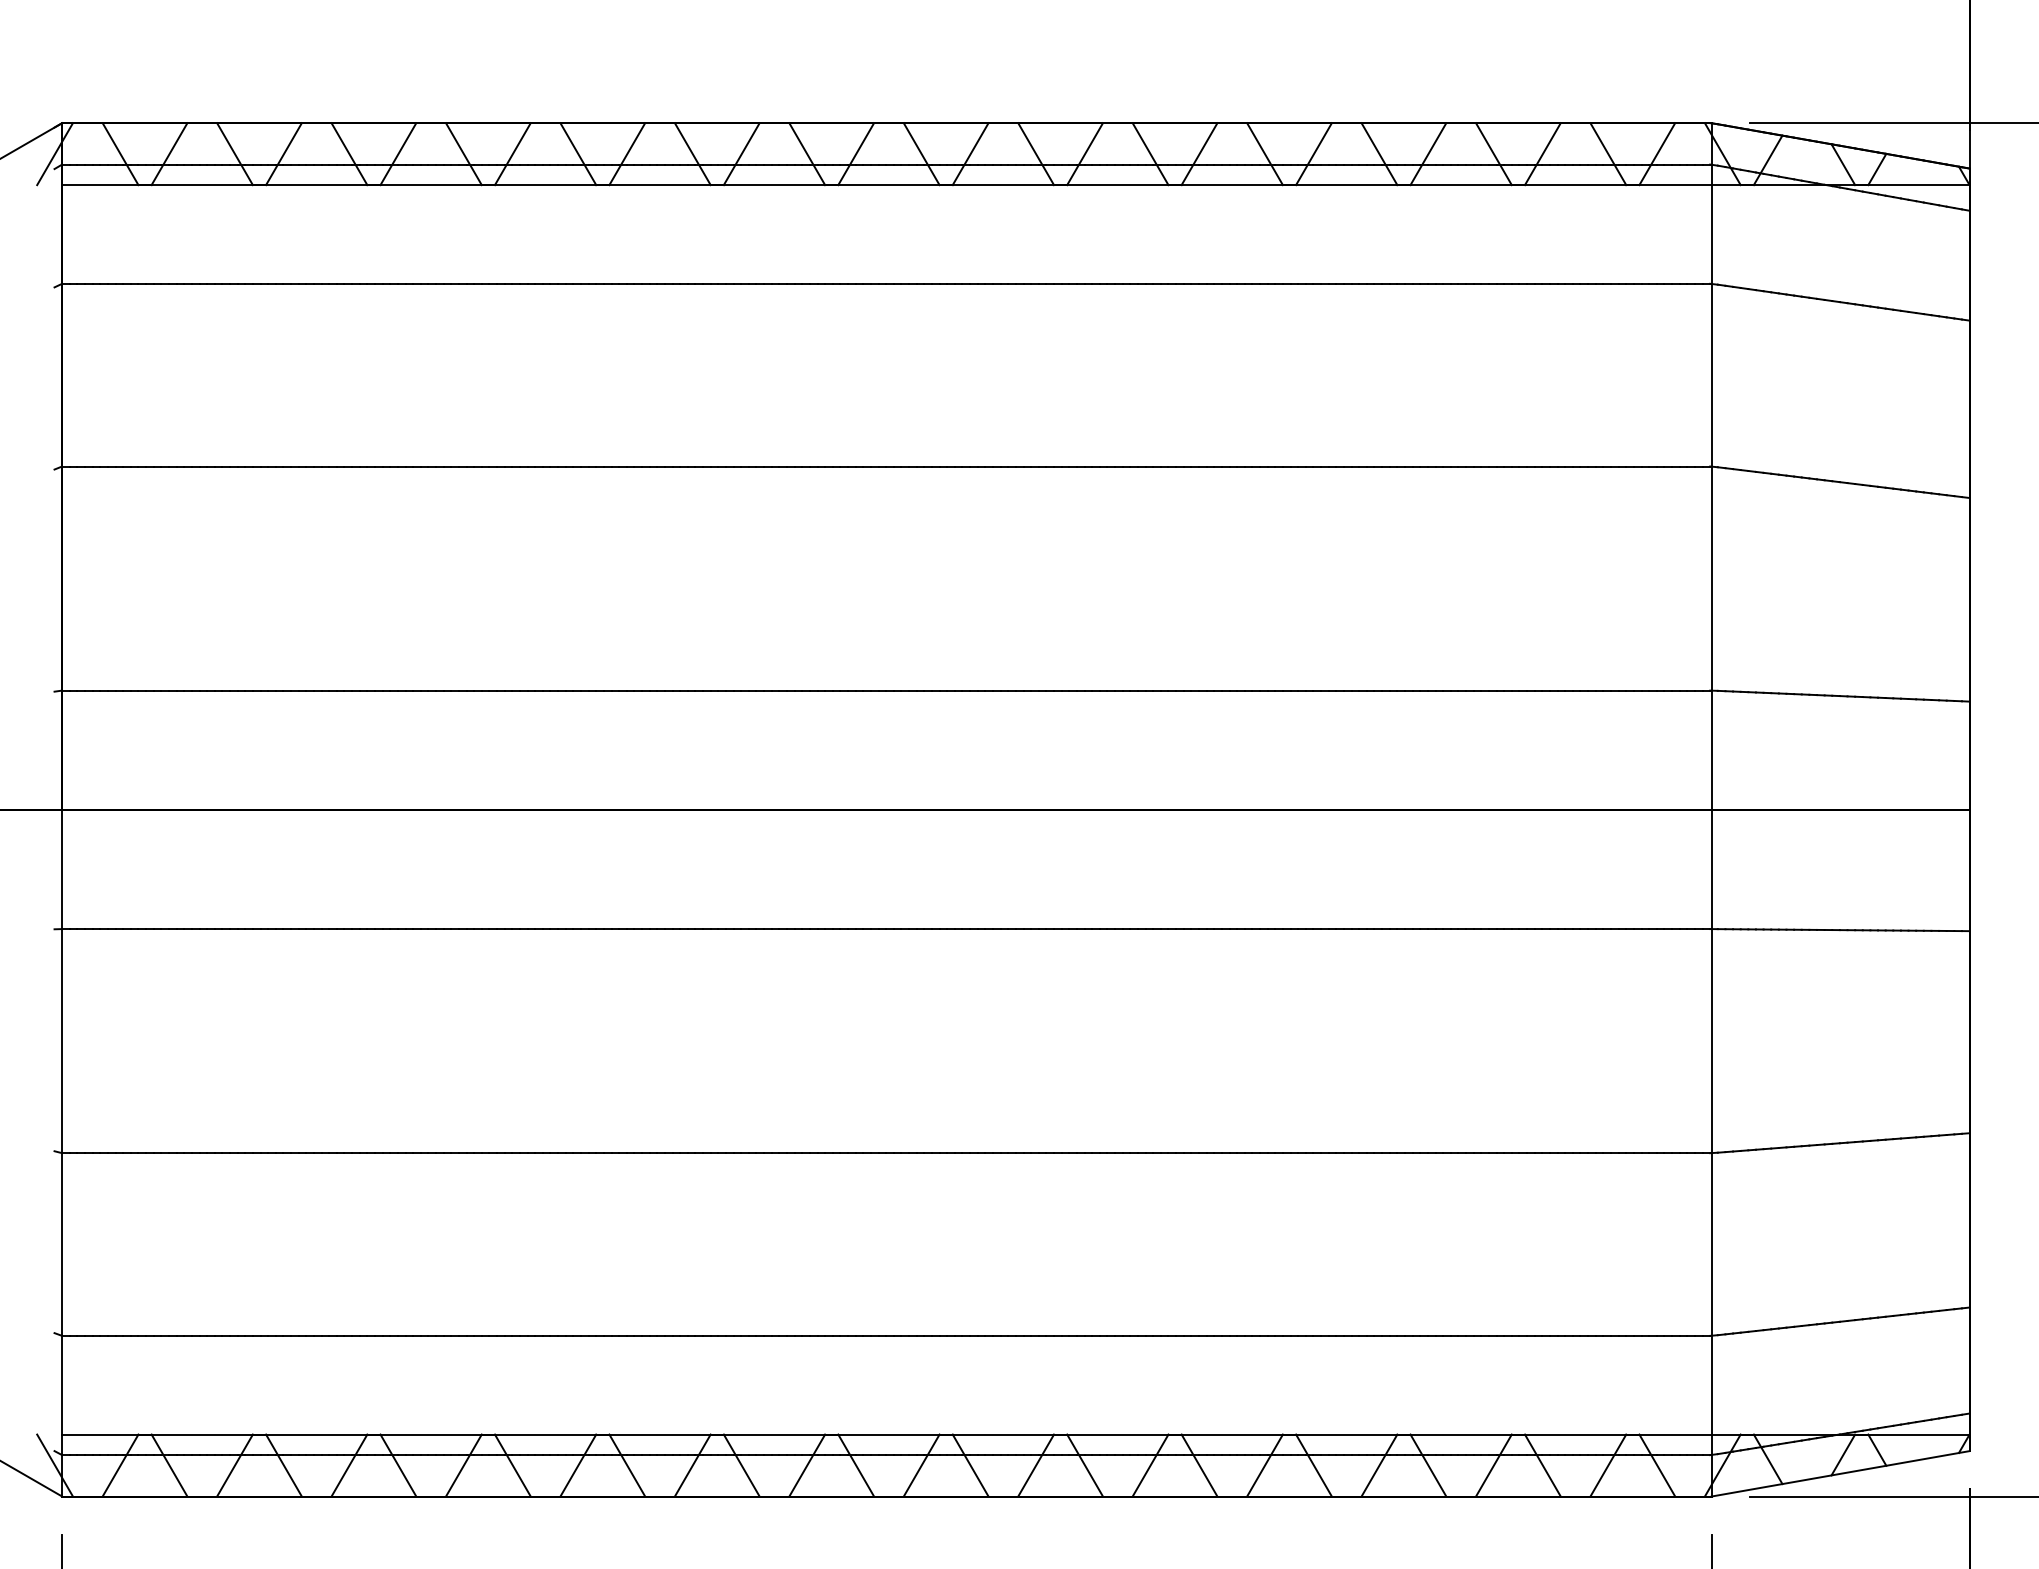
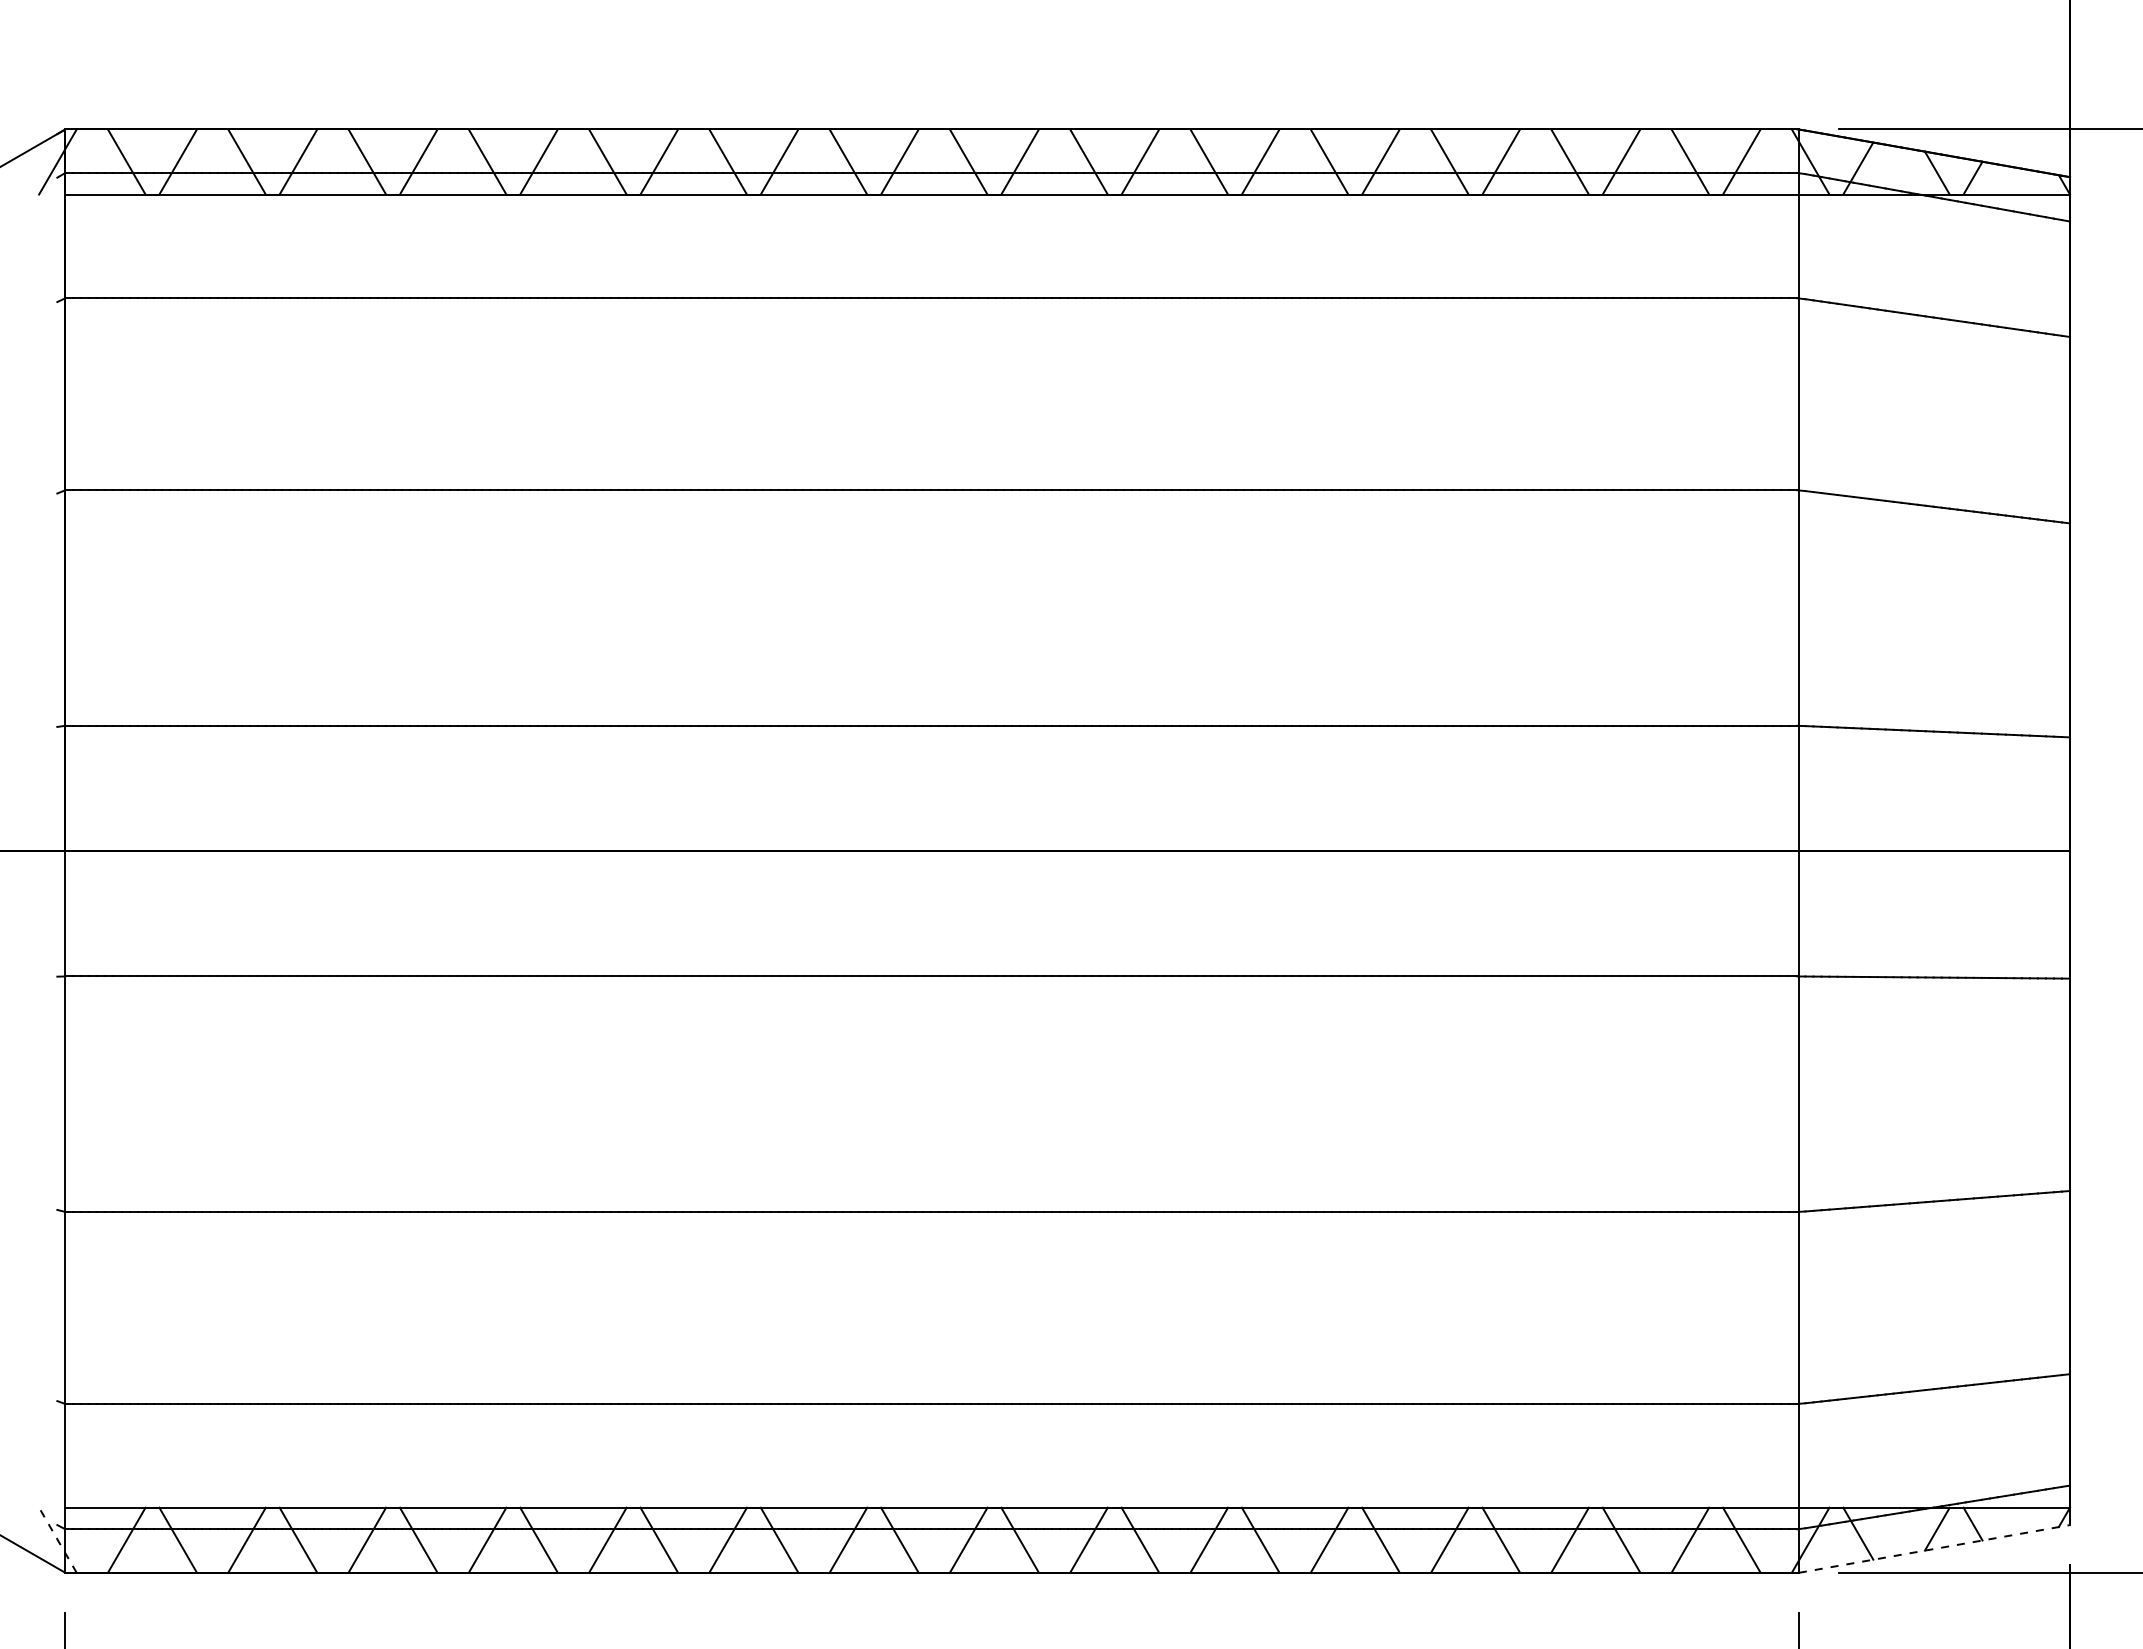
line: (54, 1465) -> (57, 1540), solid -> dashed
line: (1840, 1473) -> (1934, 1548), solid -> dashed

